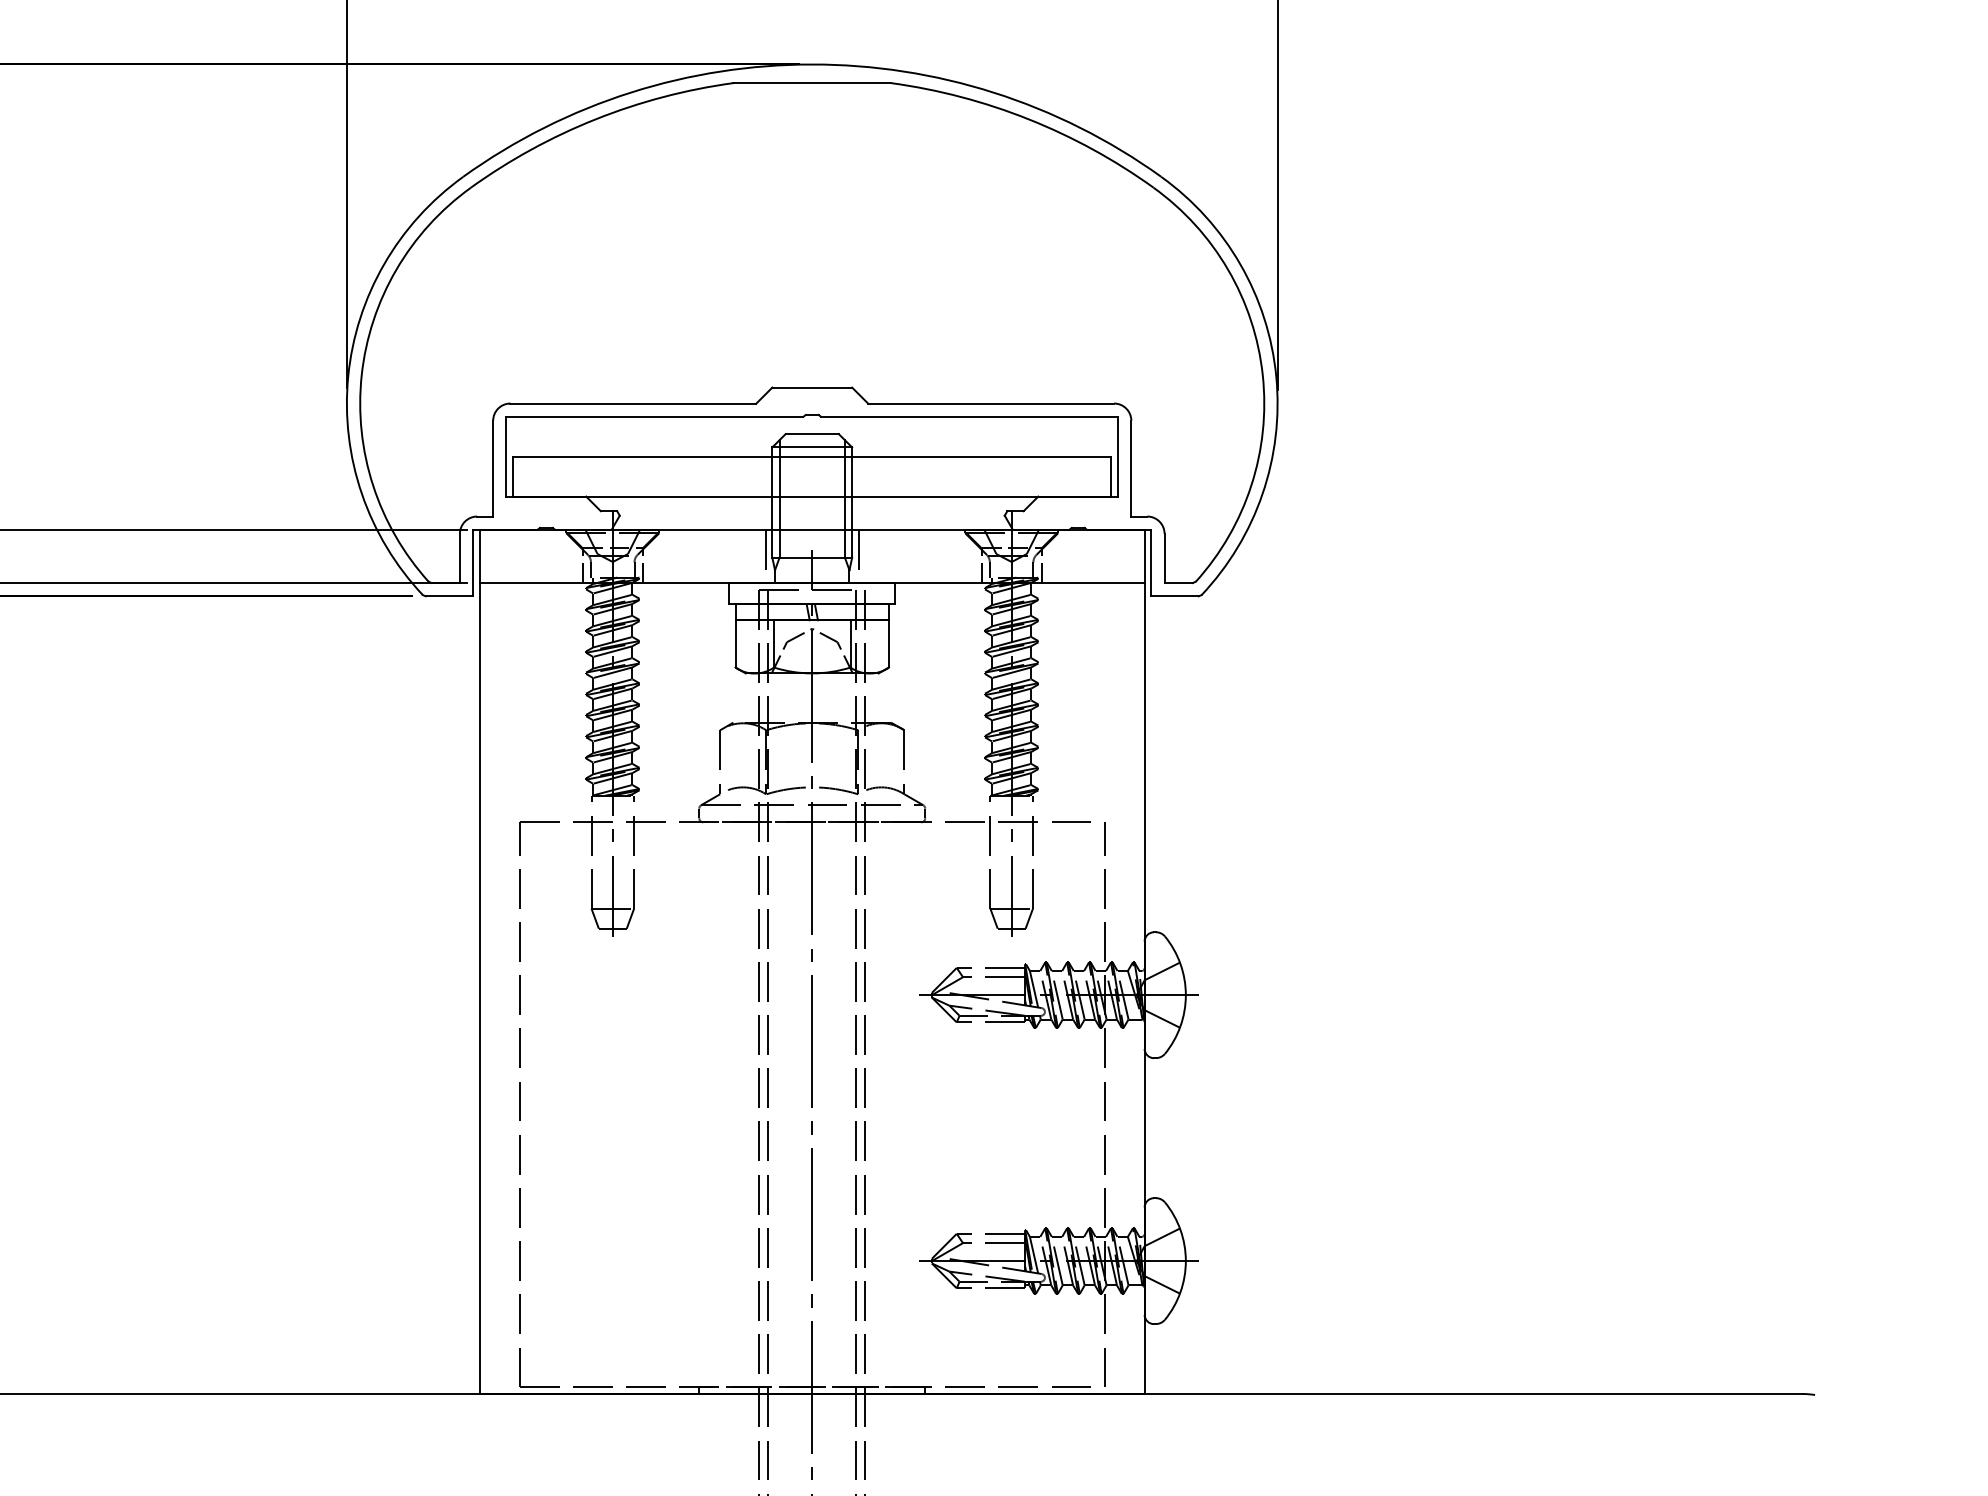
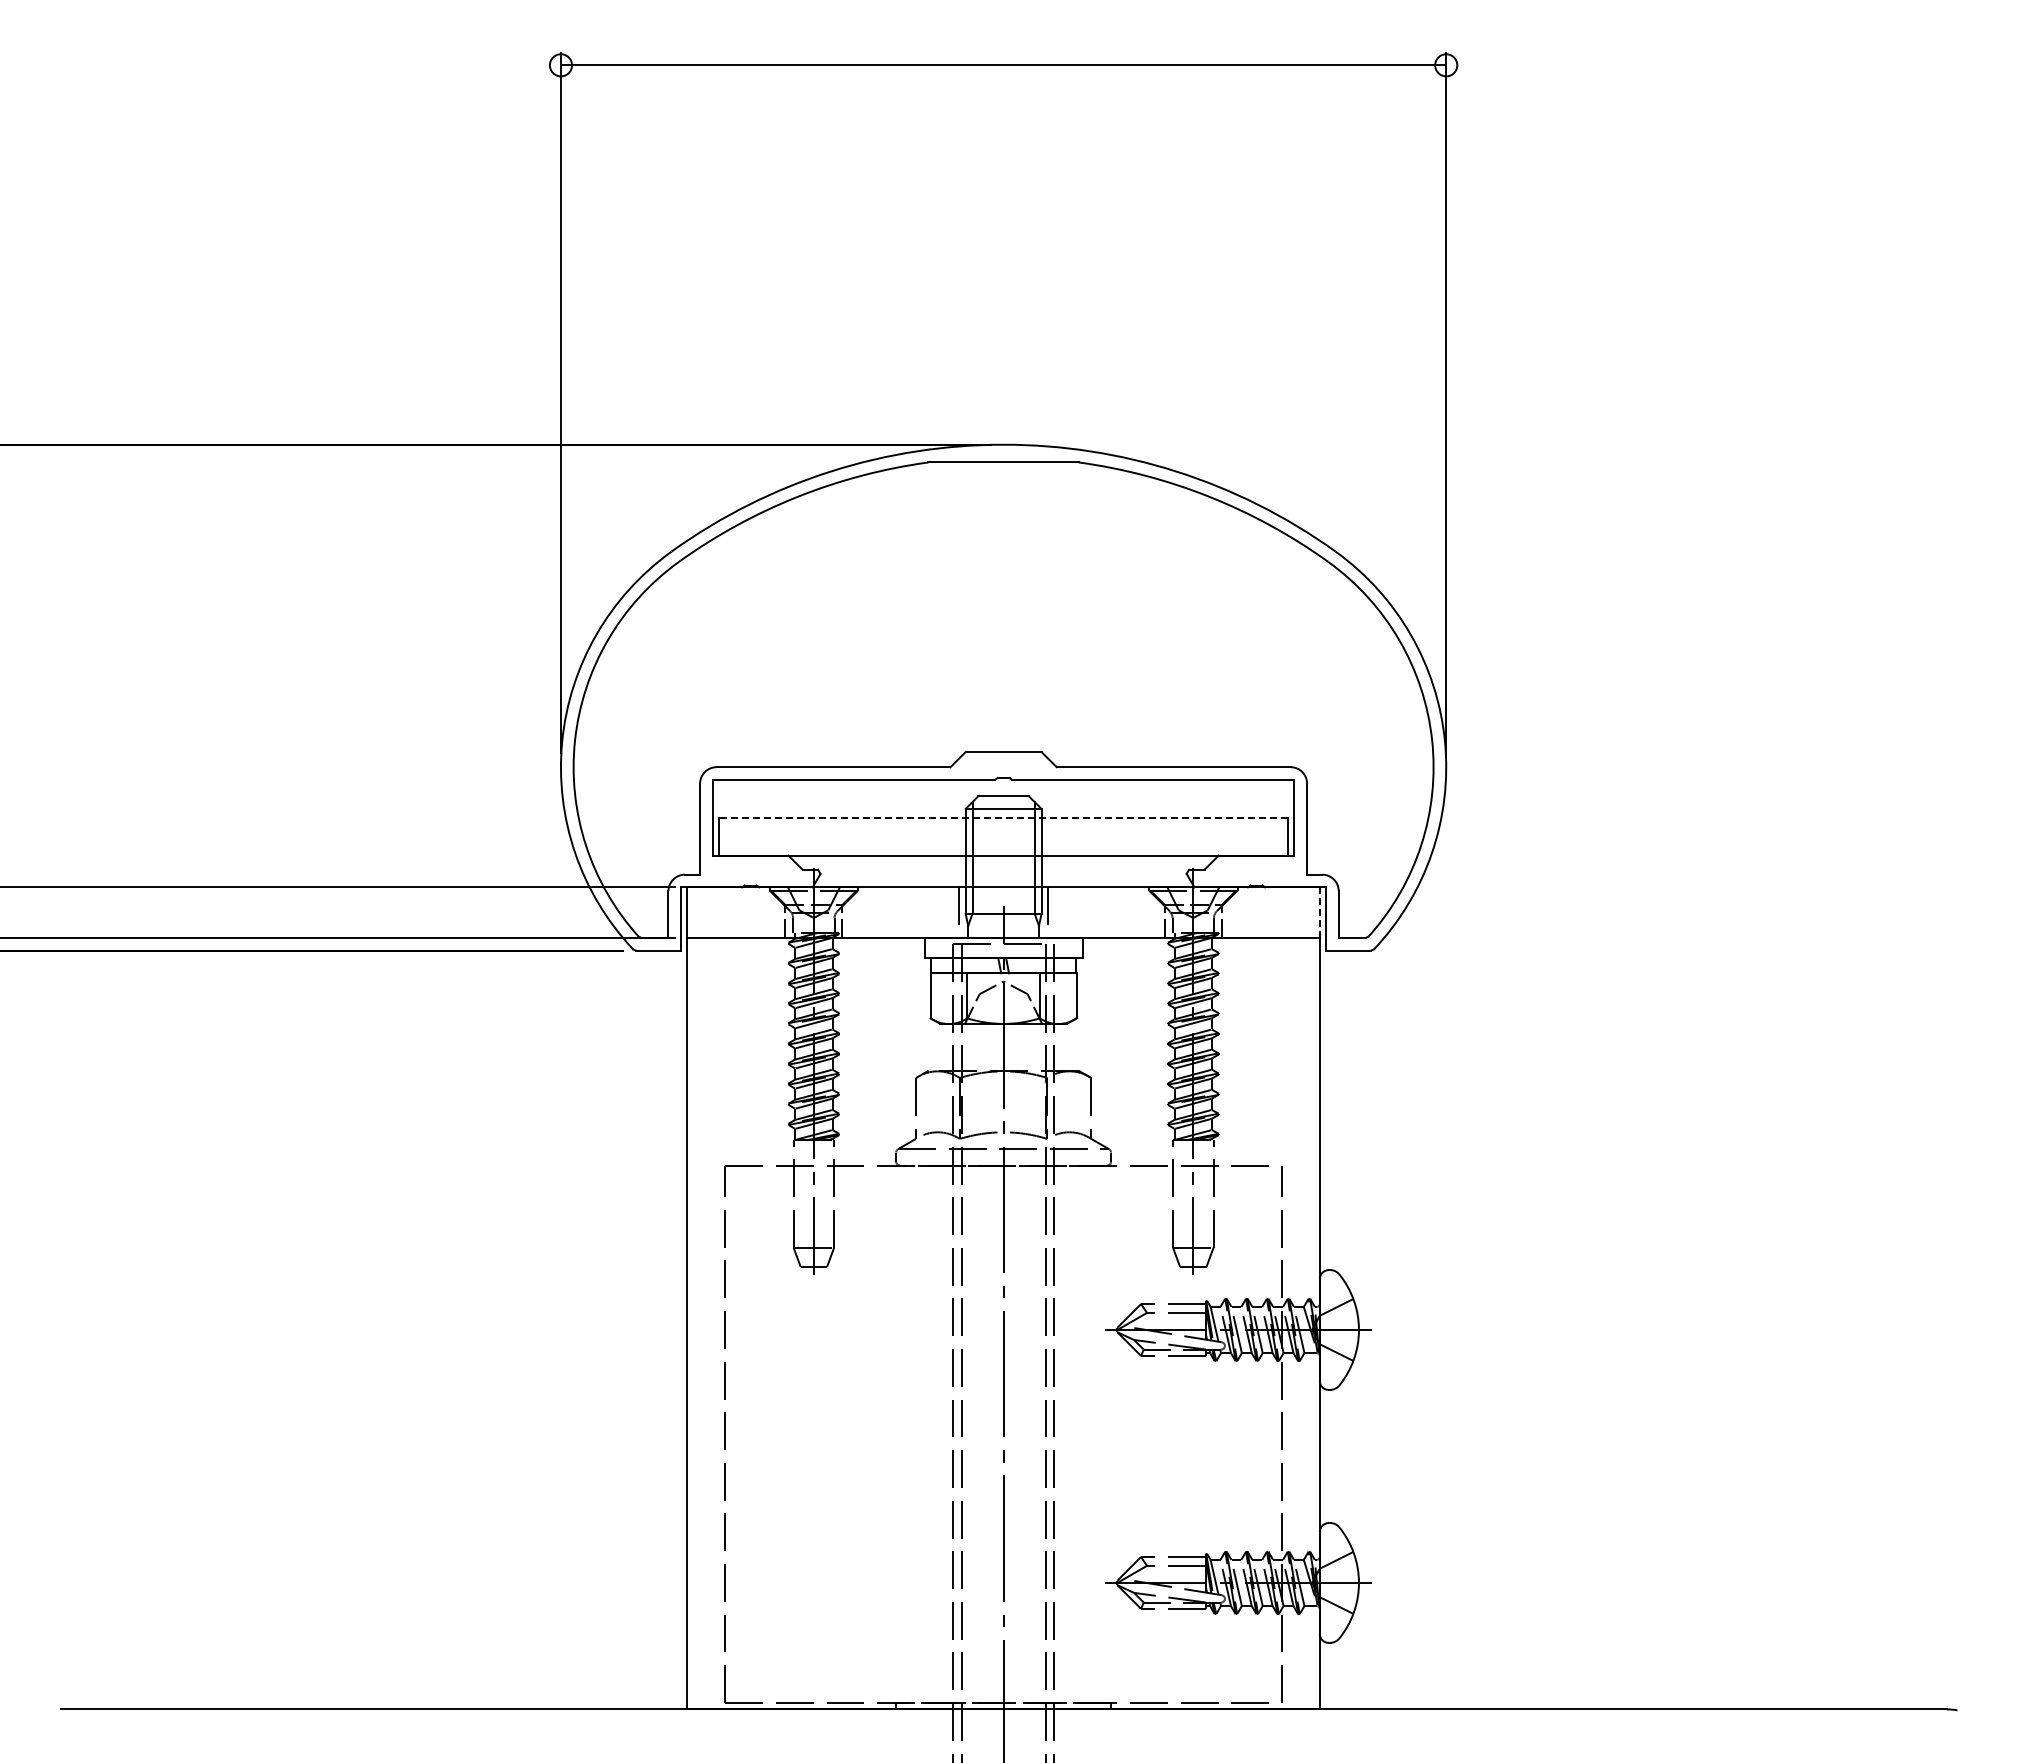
line: (812, 456) -> (1003, 817), solid -> dashed
line: (1144, 557) -> (1319, 913), solid -> dashed

